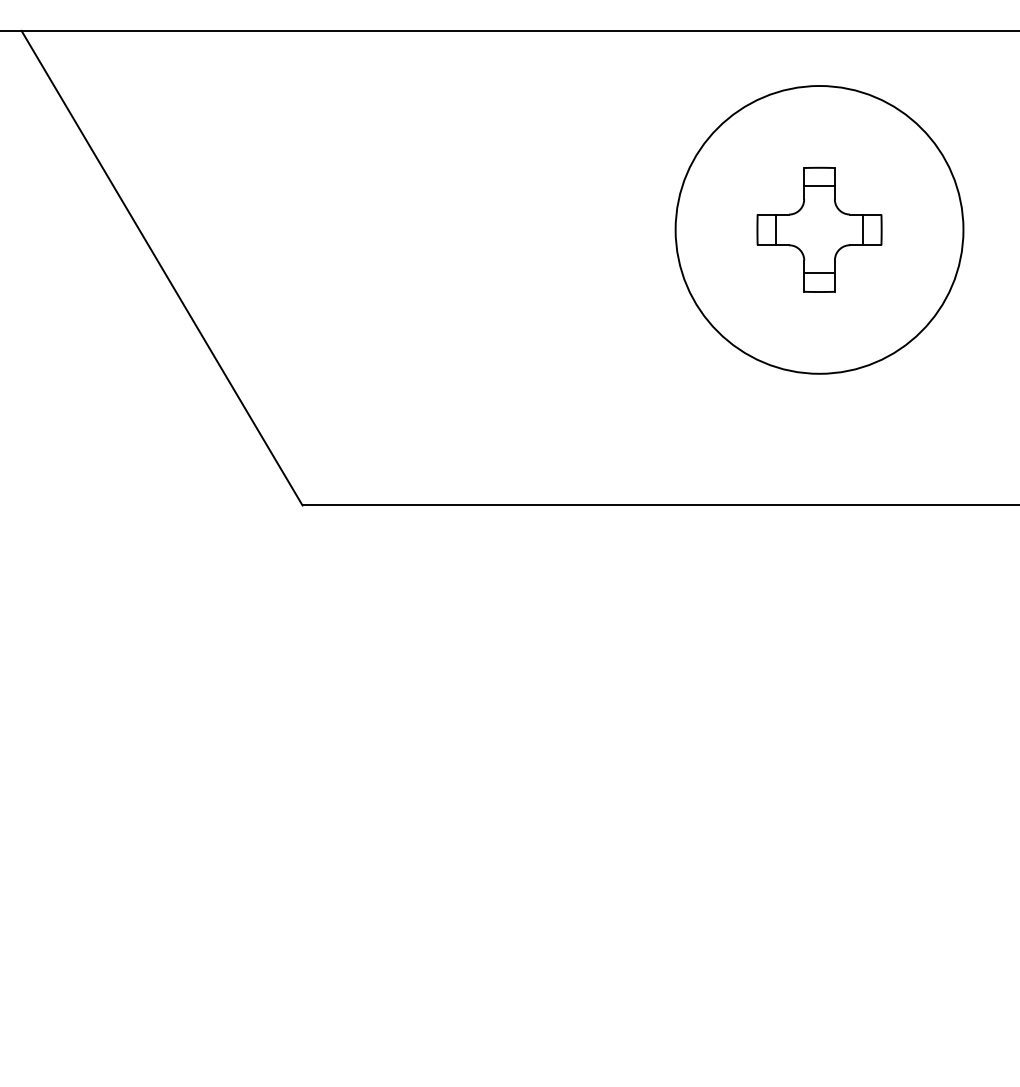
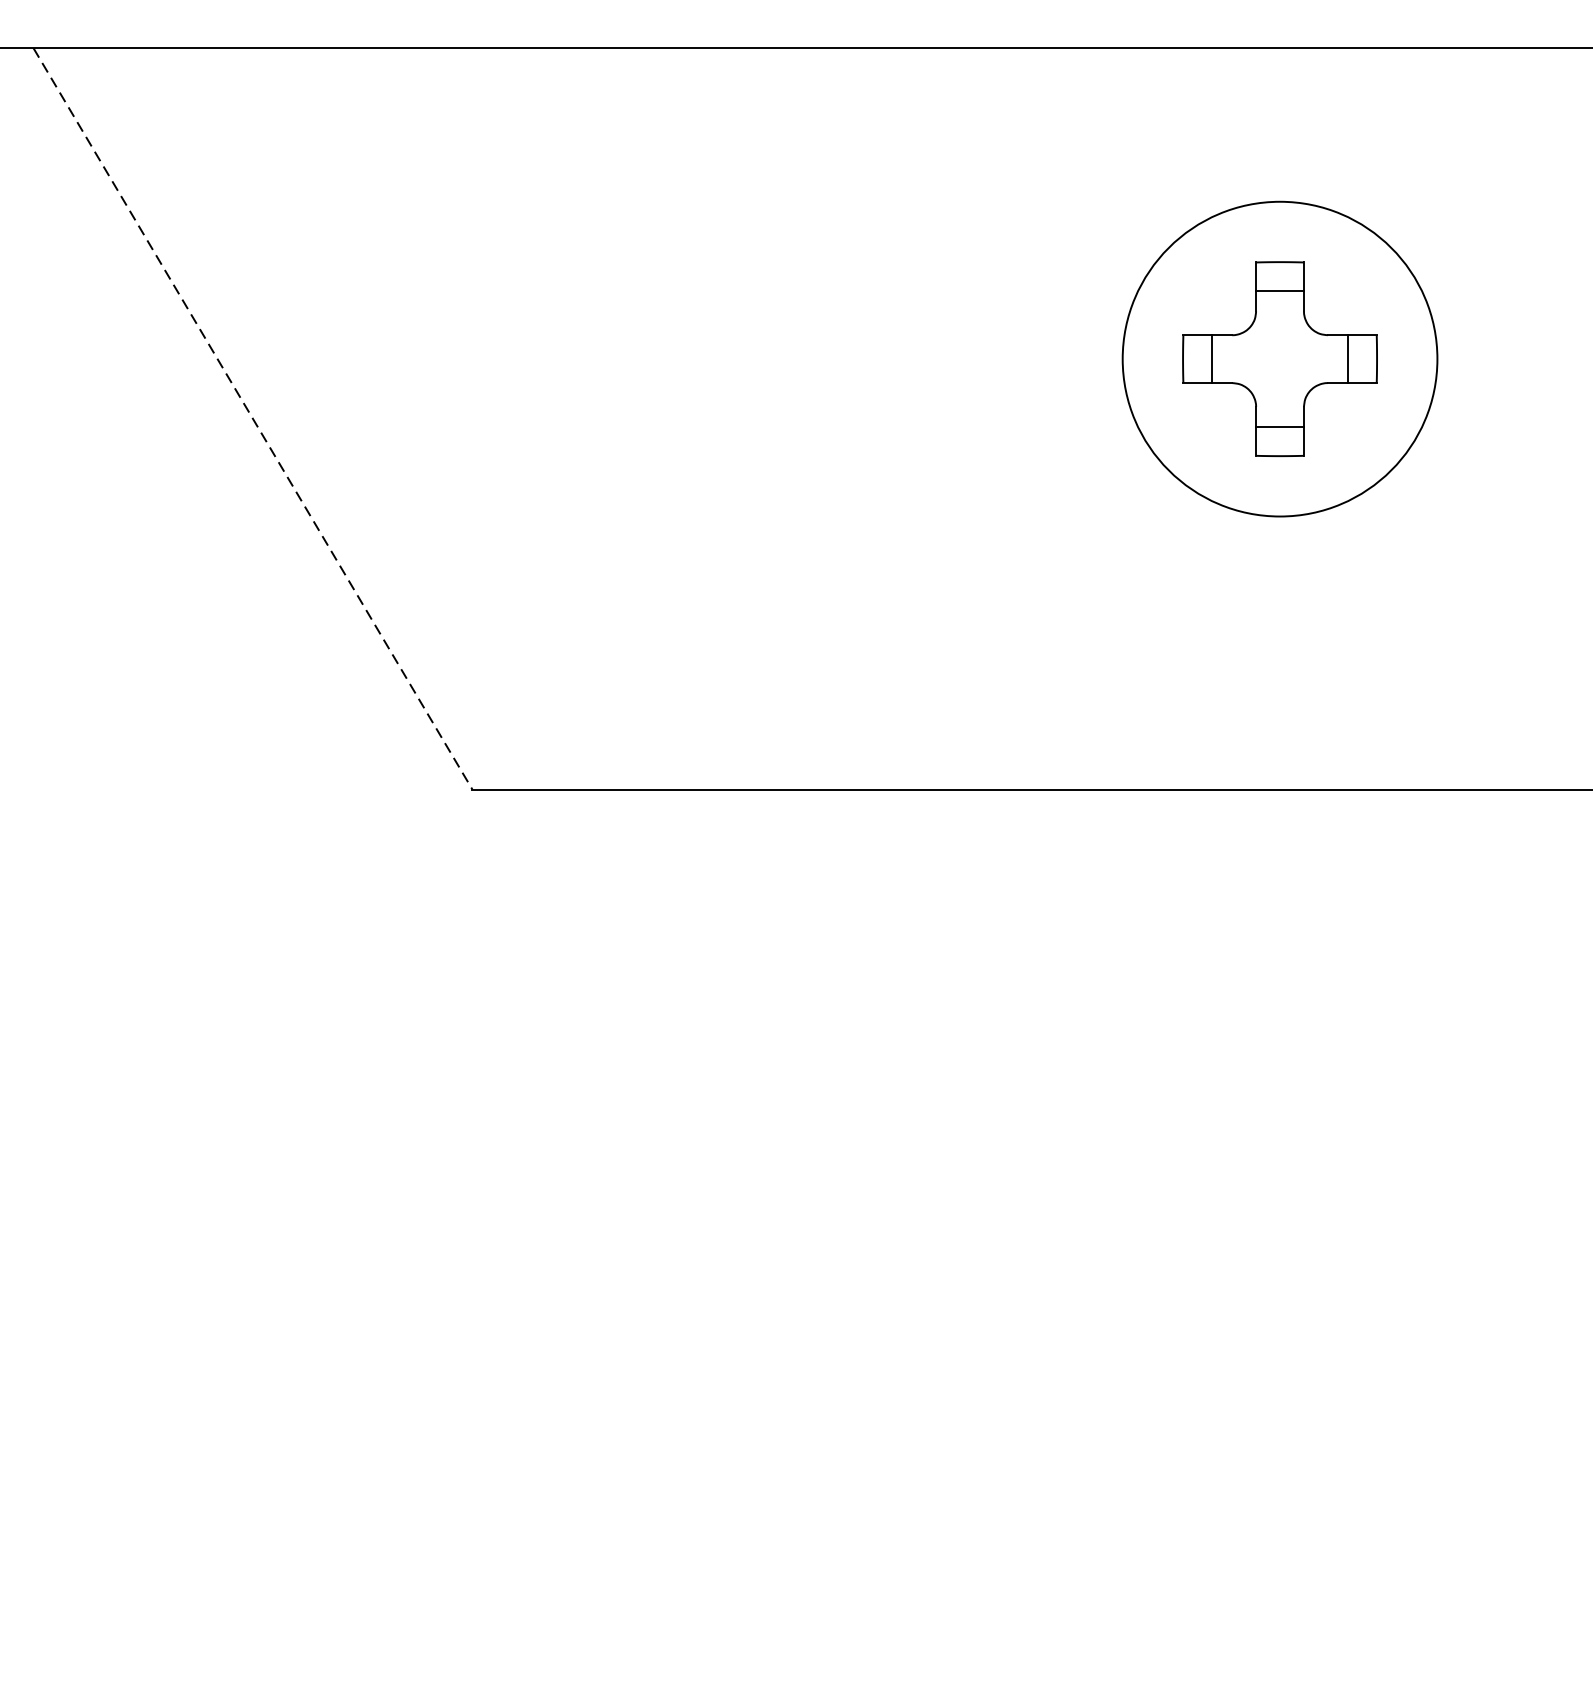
circle: (819, 229) -> (1279, 358), size x0.7
line: (162, 268) -> (253, 419), solid -> dashed

